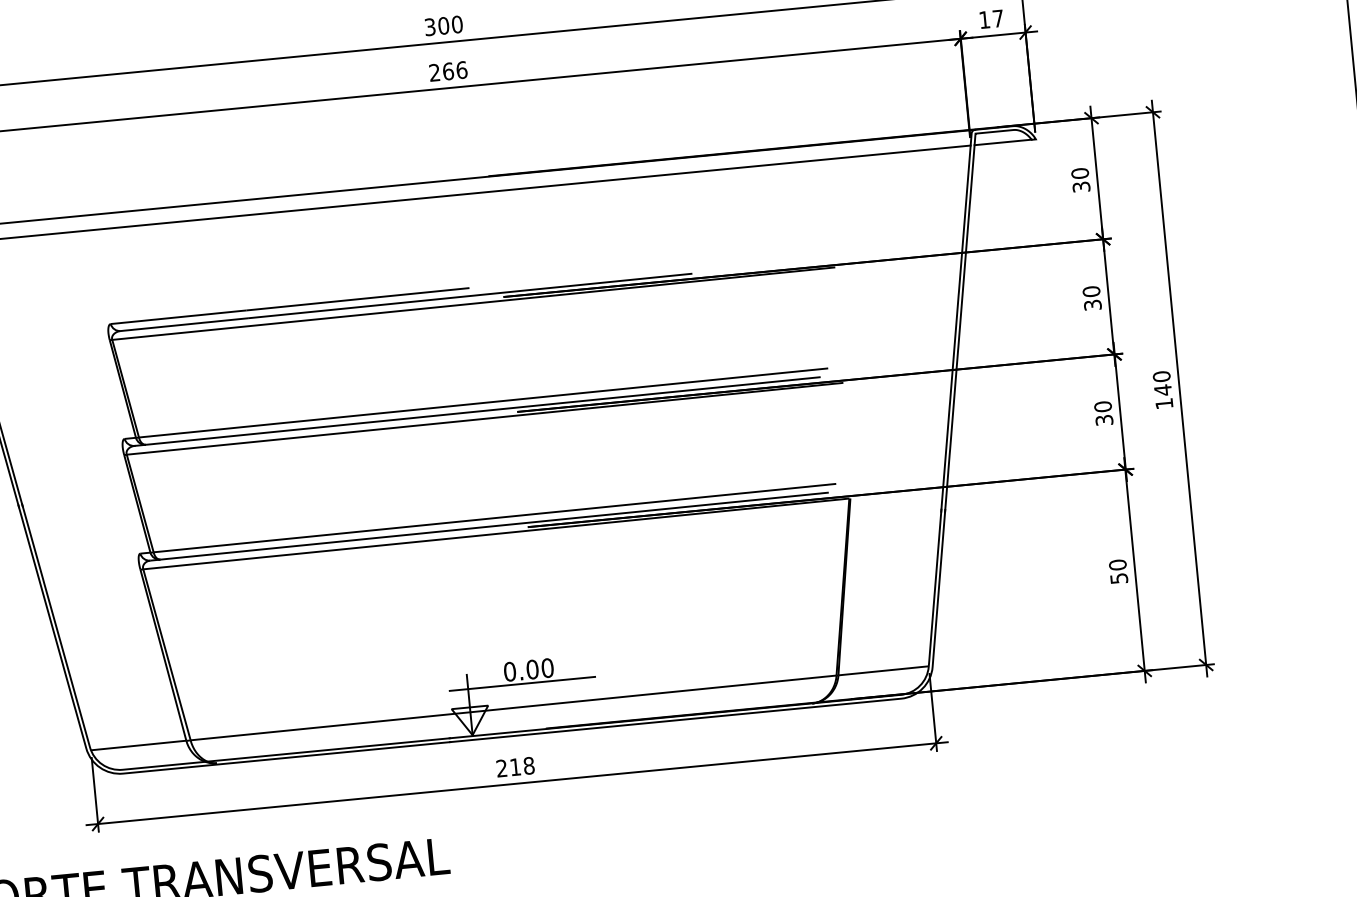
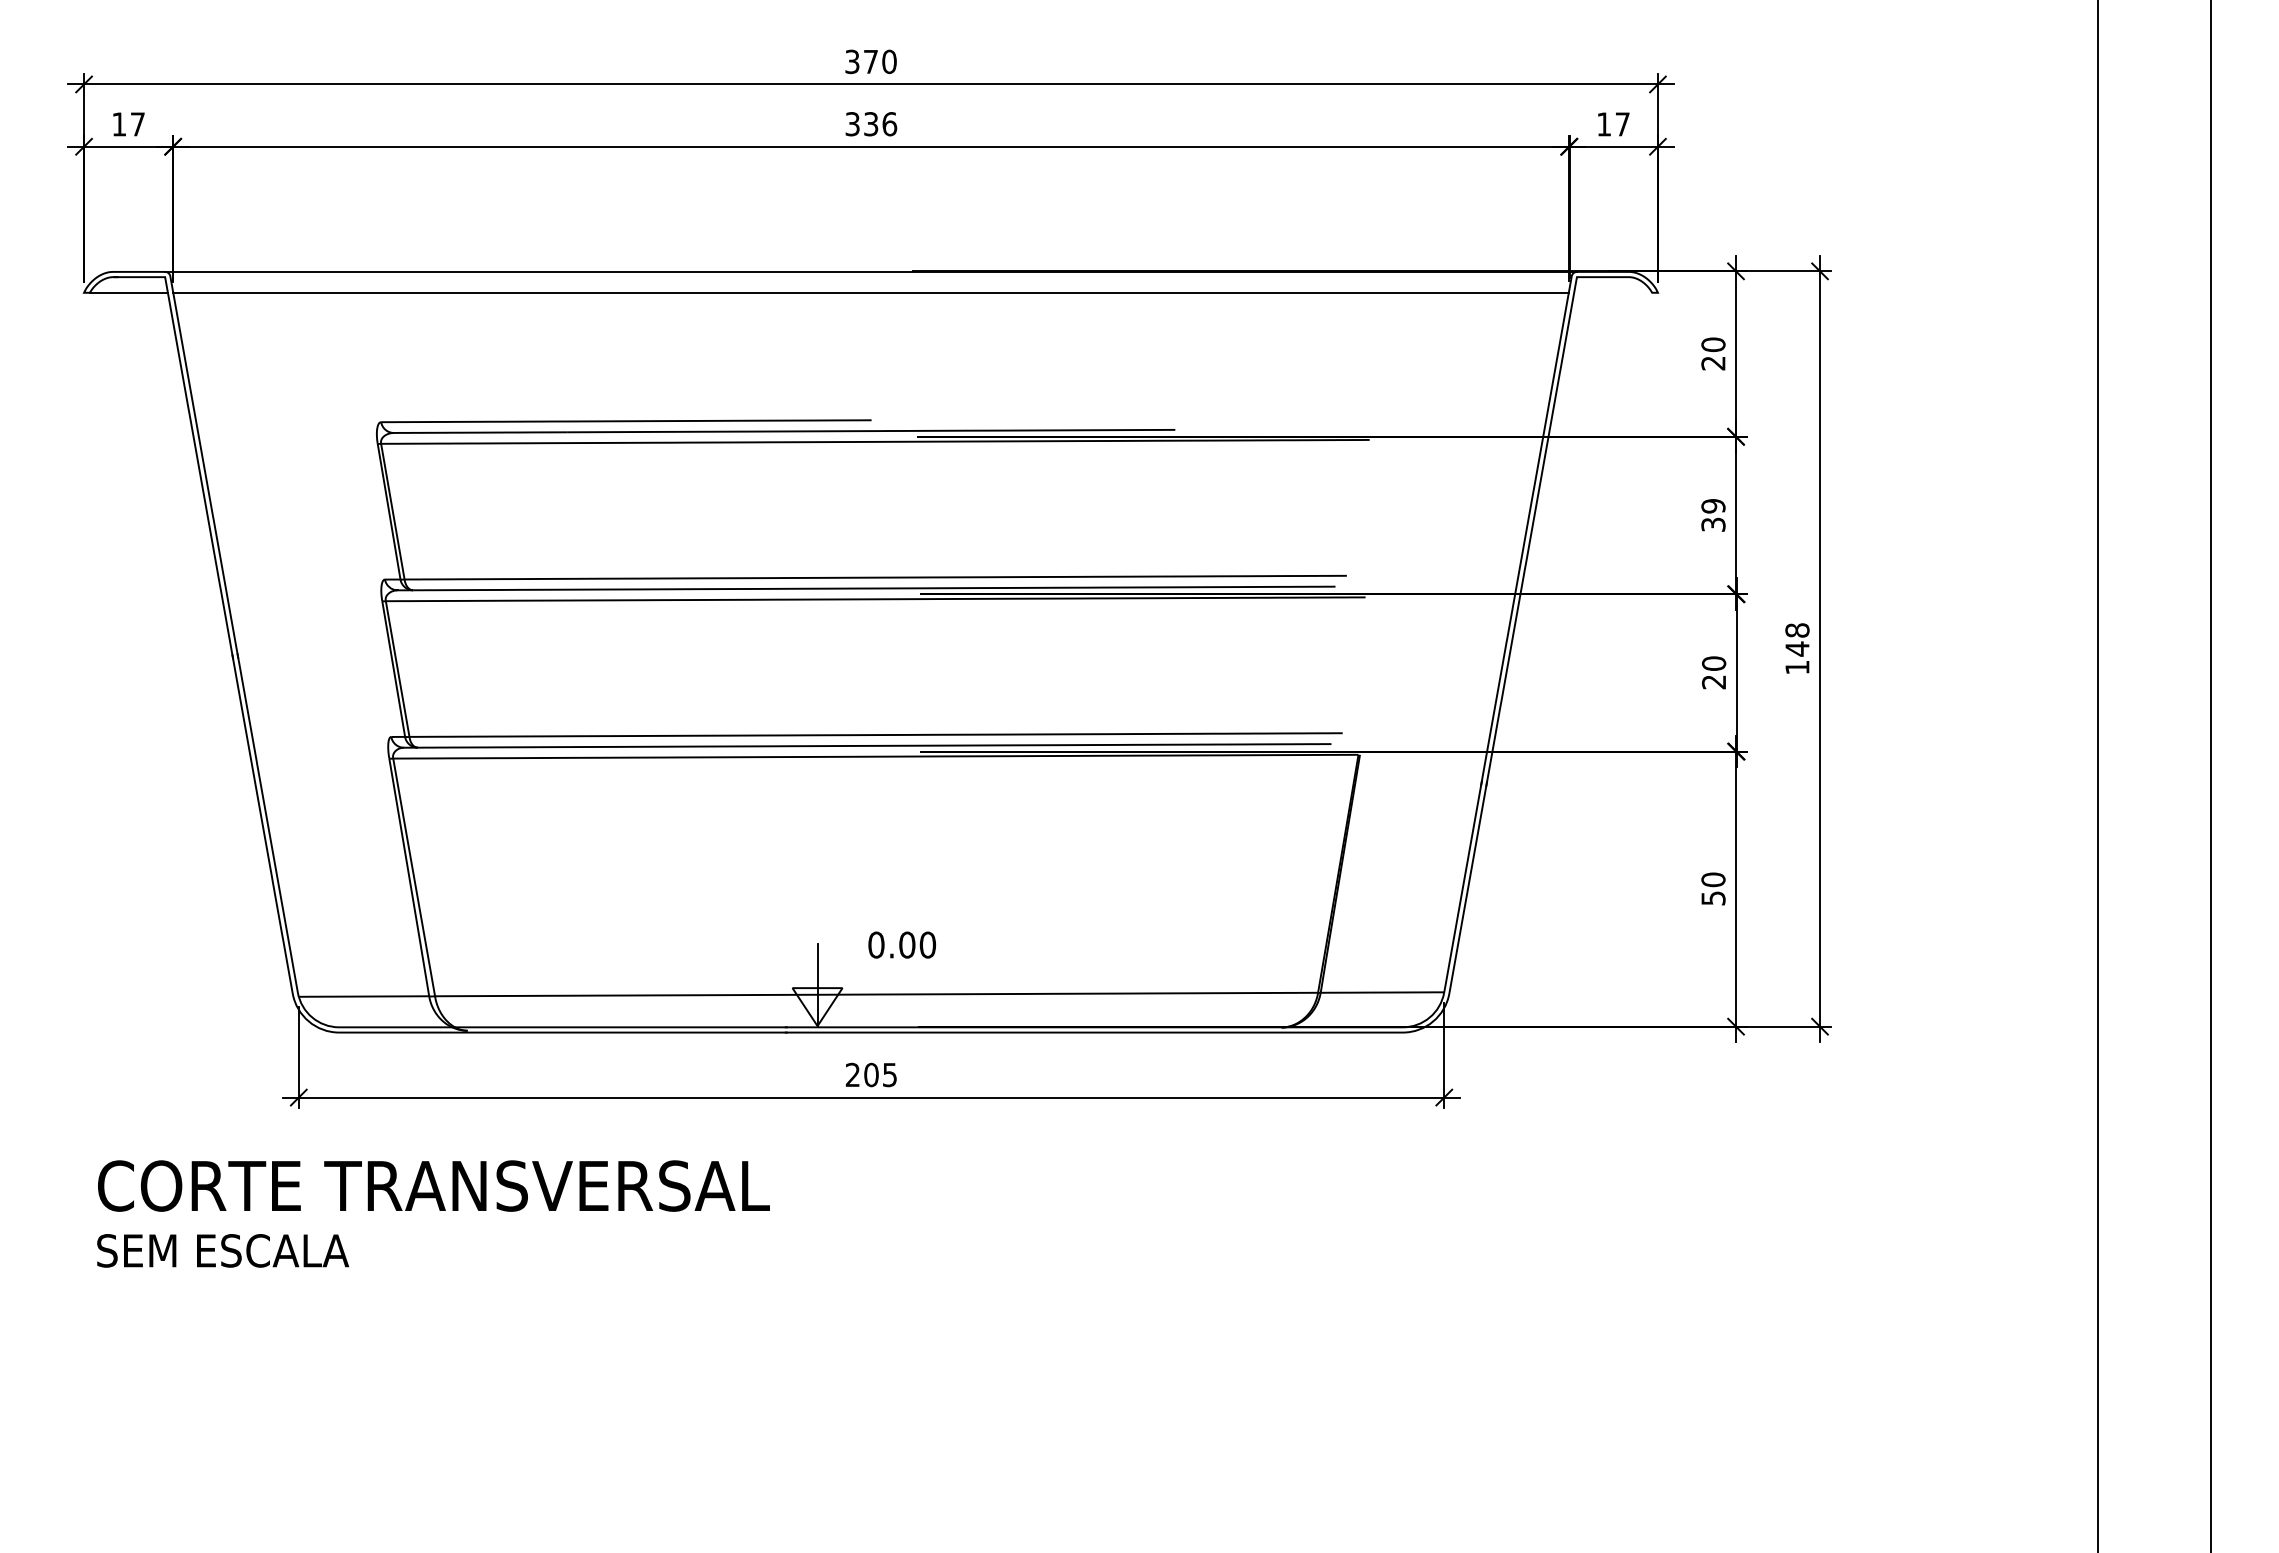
text: (443, 25) -> (870, 61), 300 -> 370
text: (441, 72) -> (861, 124), 266 -> 336
line: (1003, 142) -> (1613, 292), removed
text: (1081, 187) -> (1713, 363), 30 -> 20
text: (1091, 291) -> (1713, 506), 30 -> 39
text: (1161, 376) -> (1797, 630), 140 -> 148
text: (1104, 420) -> (1714, 682), 30 -> 20
line: (522, 684) -> (891, 963), removed
text: (522, 766) -> (880, 1074), 218 -> 205

